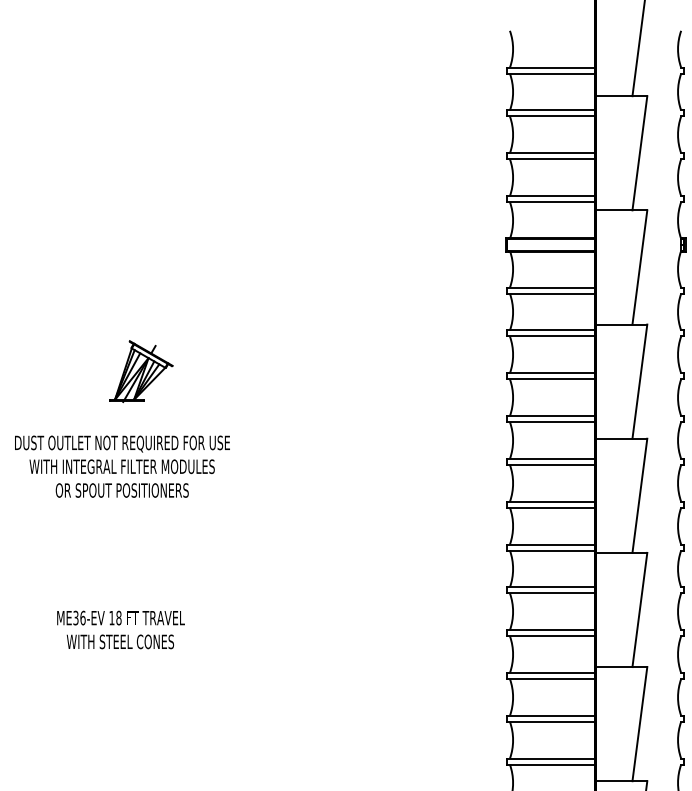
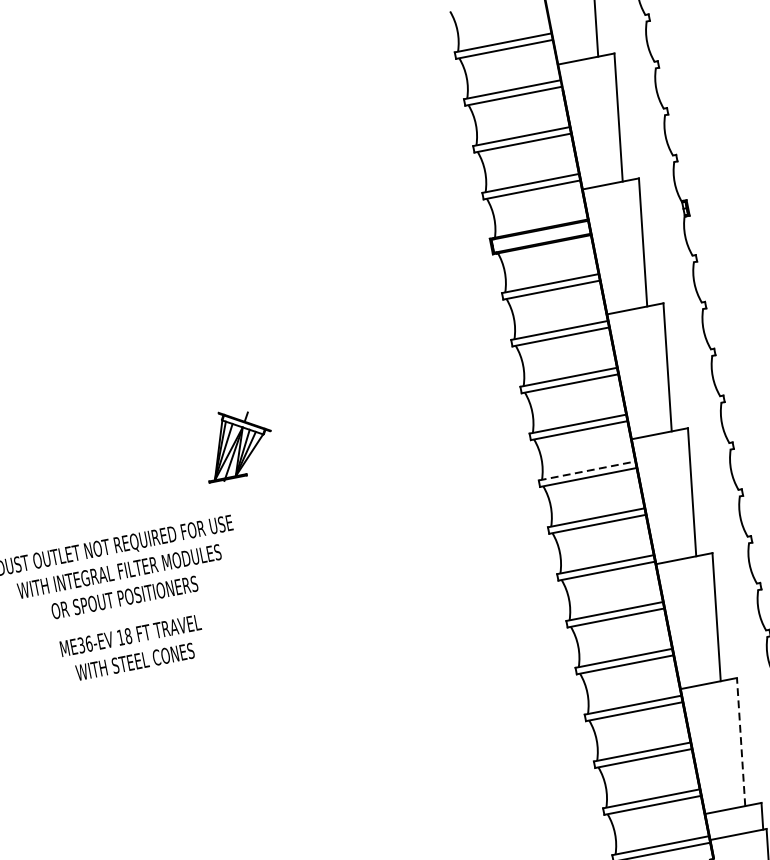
part: (141, 371) -> (237, 443), moved
line: (551, 458) -> (587, 470), solid -> dashed
text: (120, 629) -> (132, 648), moved
line: (639, 724) -> (740, 742), solid -> dashed

